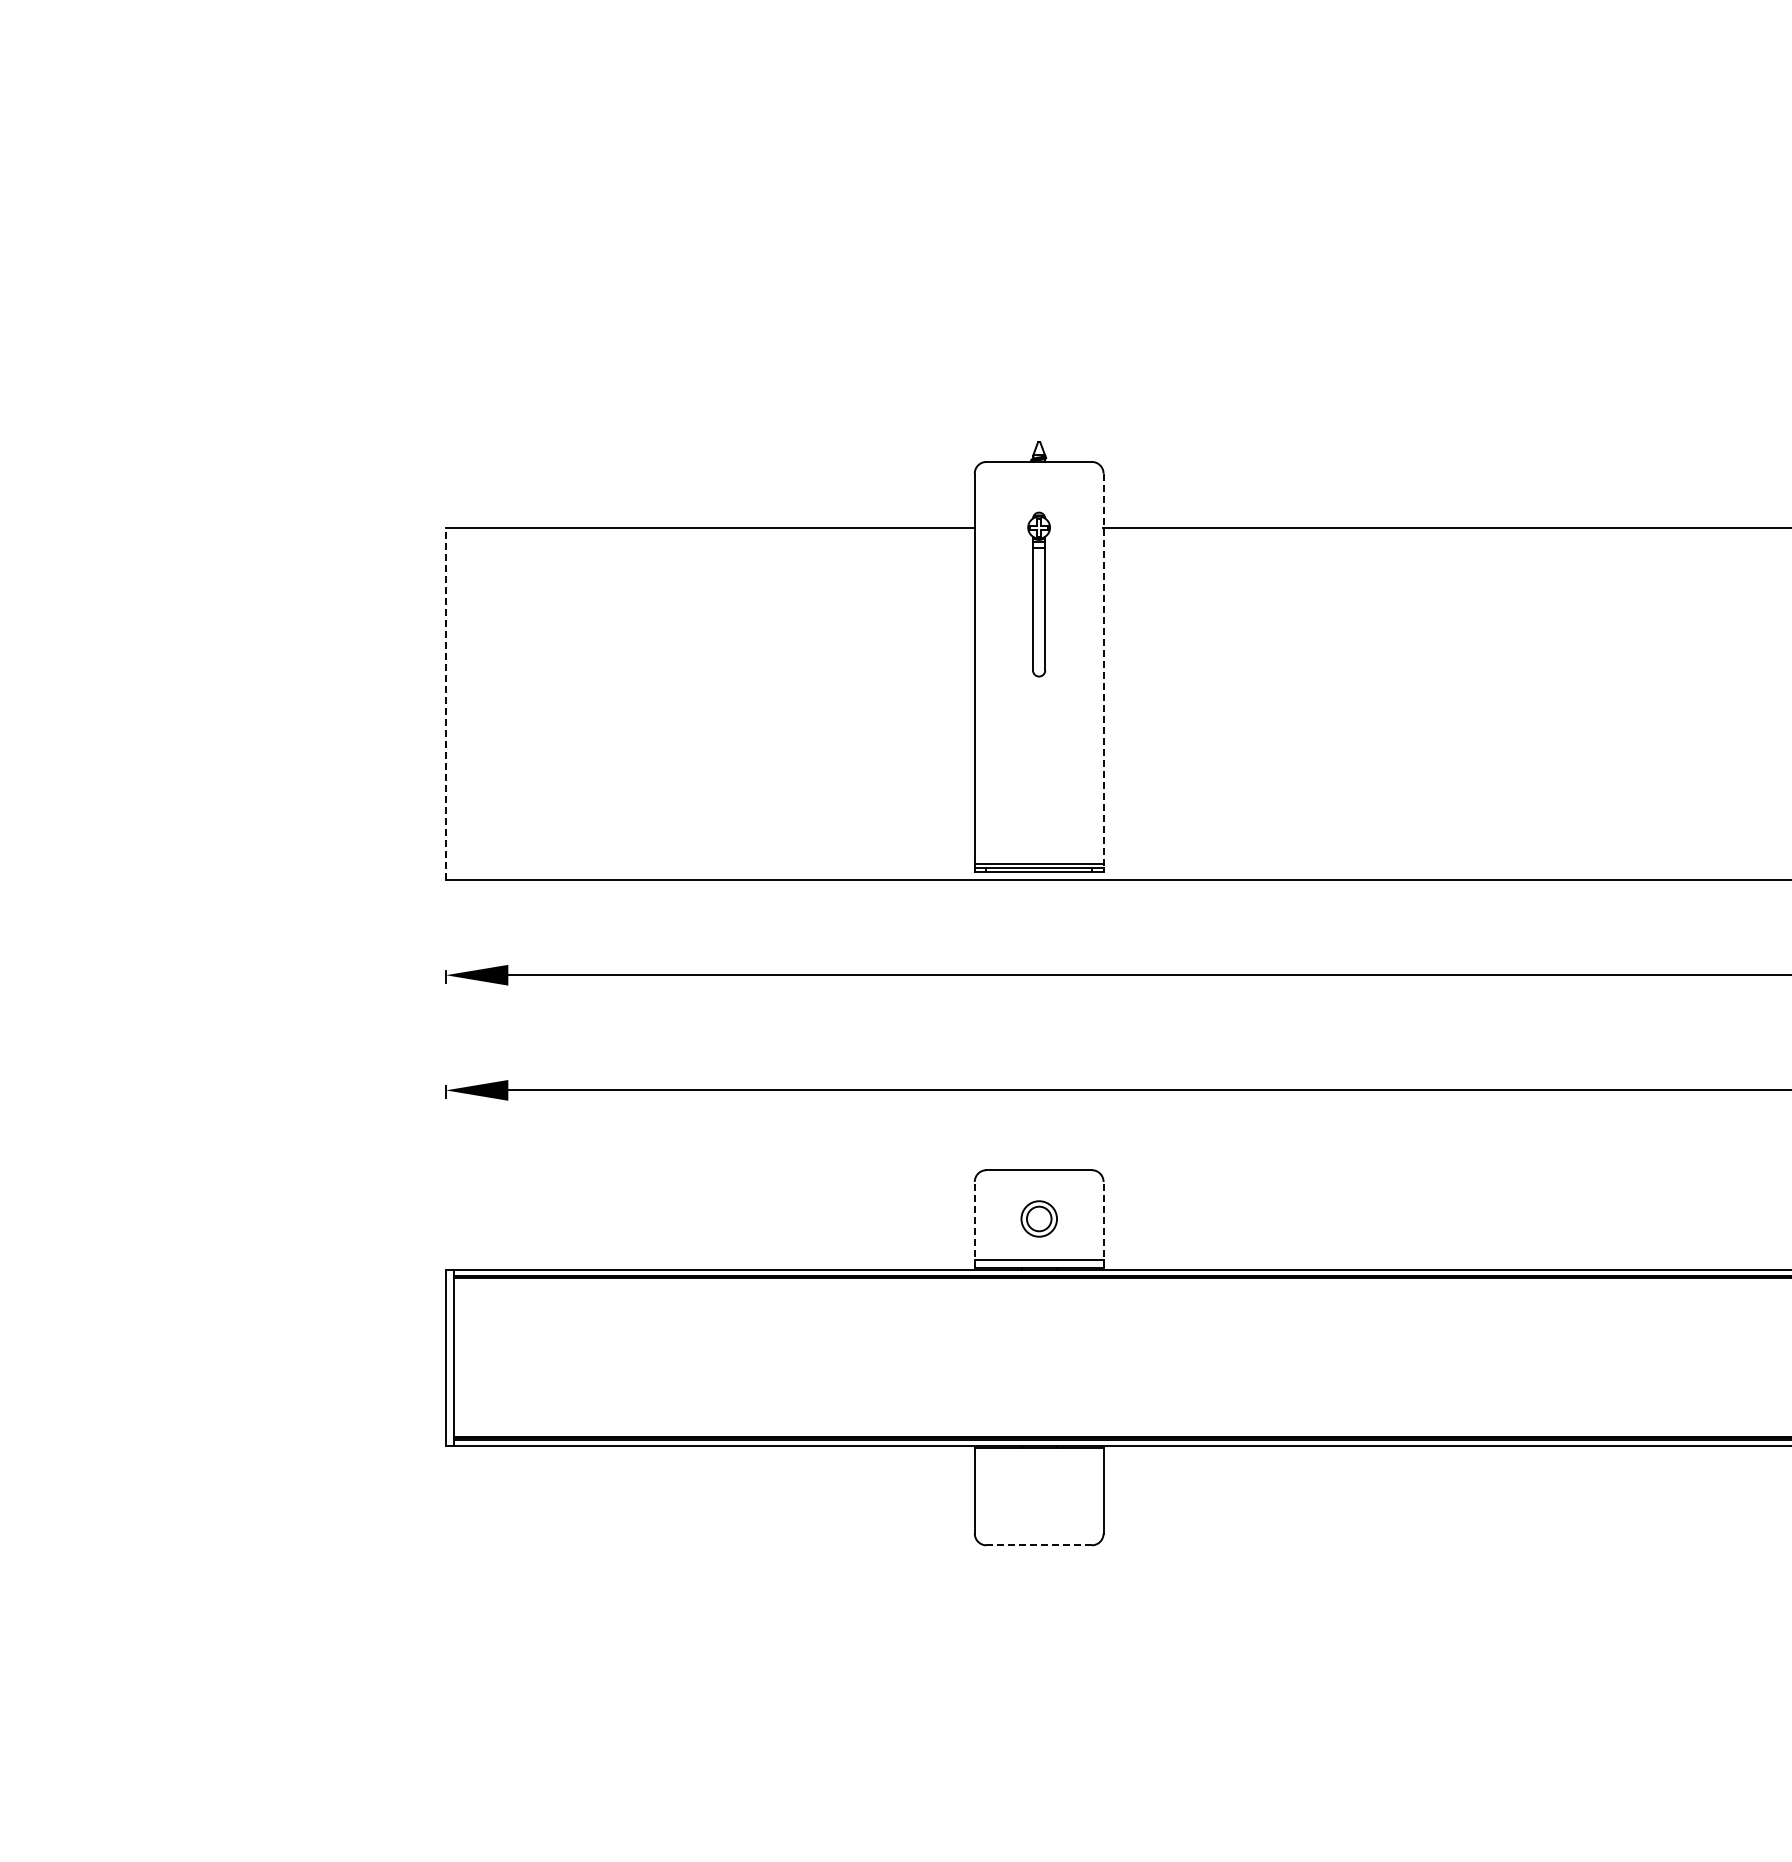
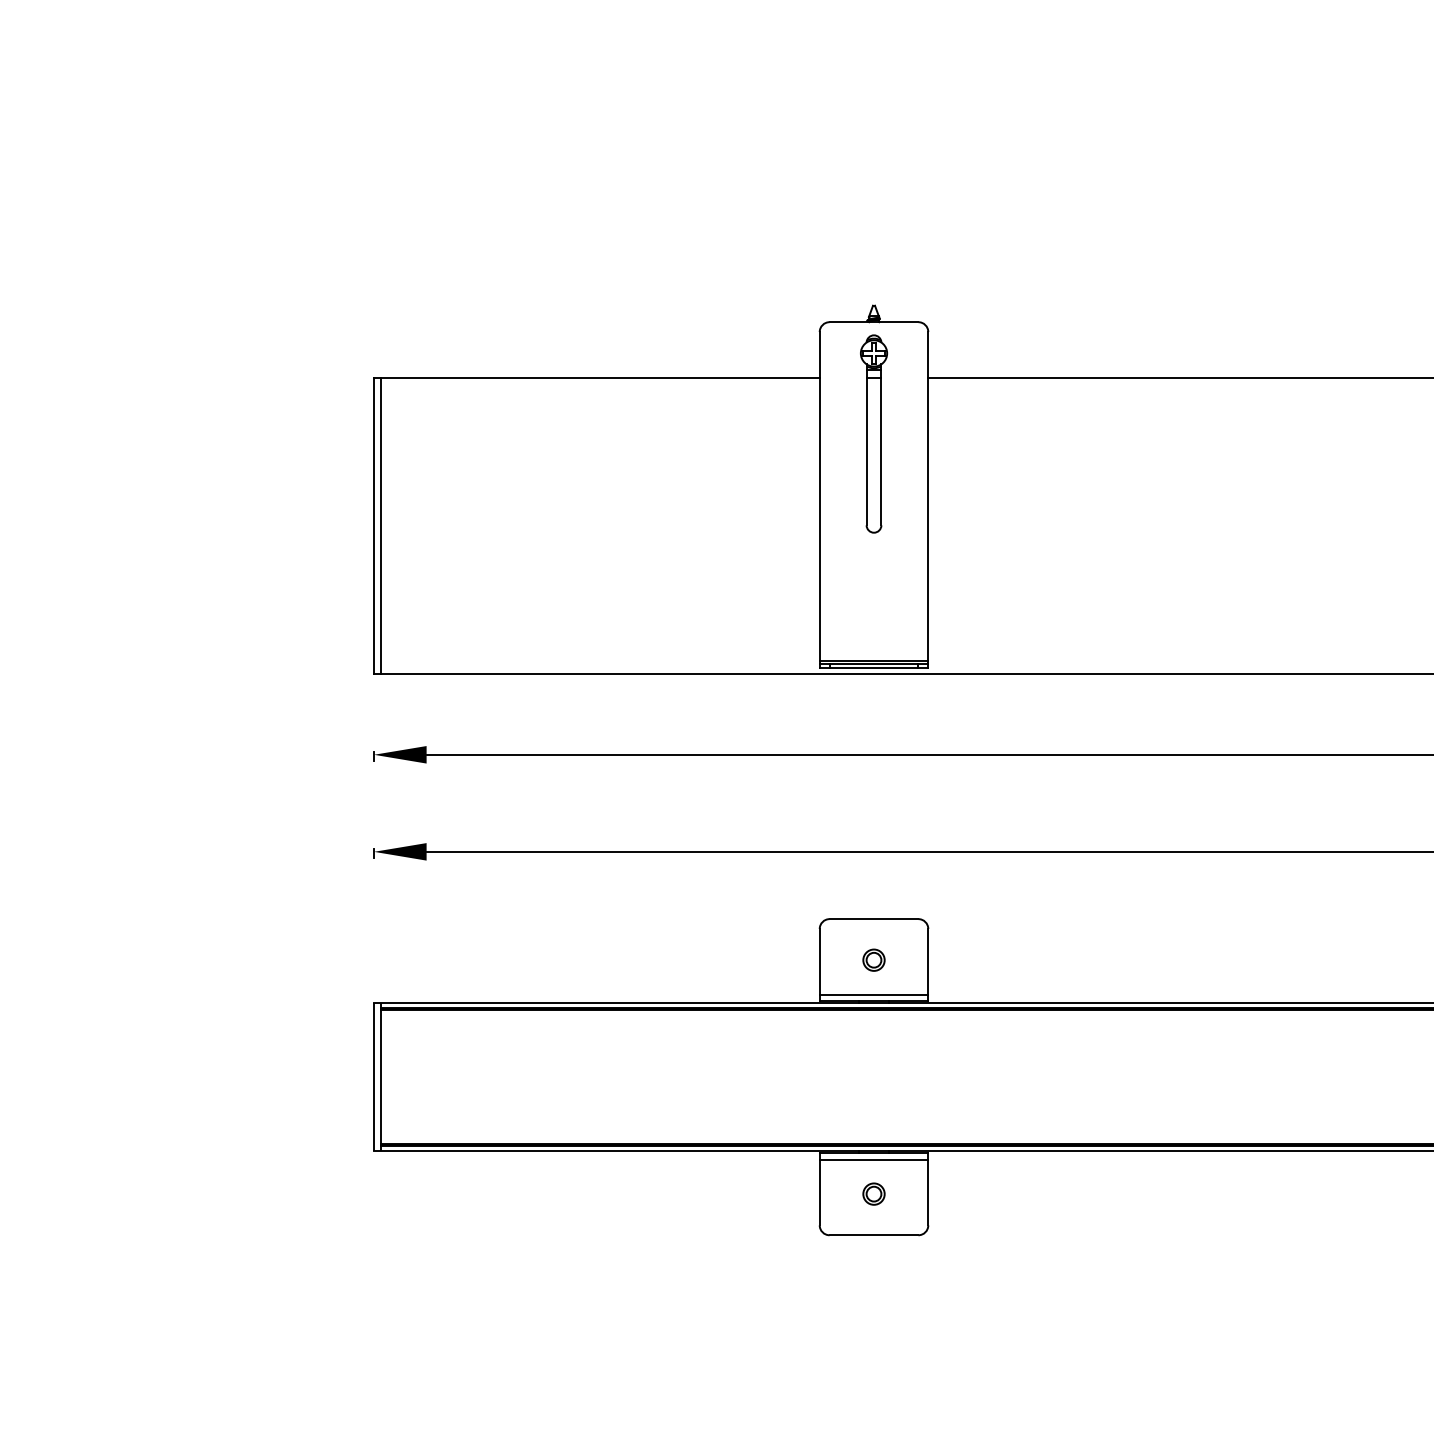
part: (1038, 594) -> (873, 433), size x1.43
line: (1103, 671) -> (928, 498), dashed -> solid
line: (445, 703) -> (373, 525), dashed -> solid
line: (453, 703) -> (380, 525), added
part: (1038, 1218) -> (873, 959), size x0.71
line: (974, 1224) -> (819, 964), dashed -> solid
line: (1103, 1224) -> (928, 964), dashed -> solid
line: (1038, 1455) -> (873, 1159), added
part: (1038, 1496) -> (873, 1194), added
line: (1039, 1545) -> (874, 1235), dashed -> solid

